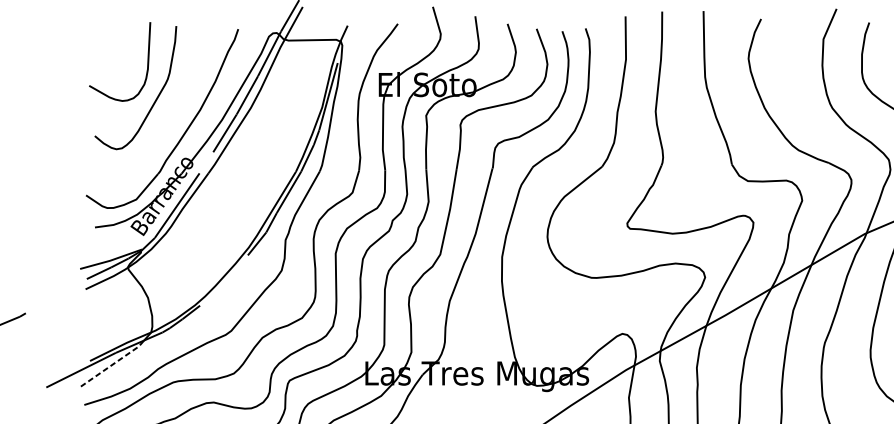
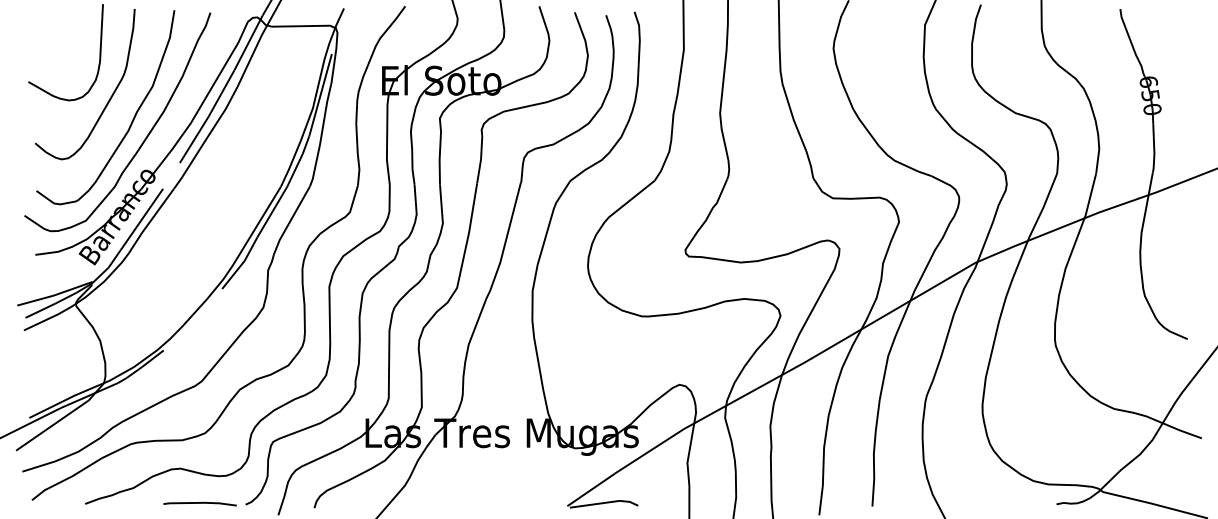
part: (173, 118) -> (131, 121), added
line: (112, 364) -> (56, 422), dashed -> solid

